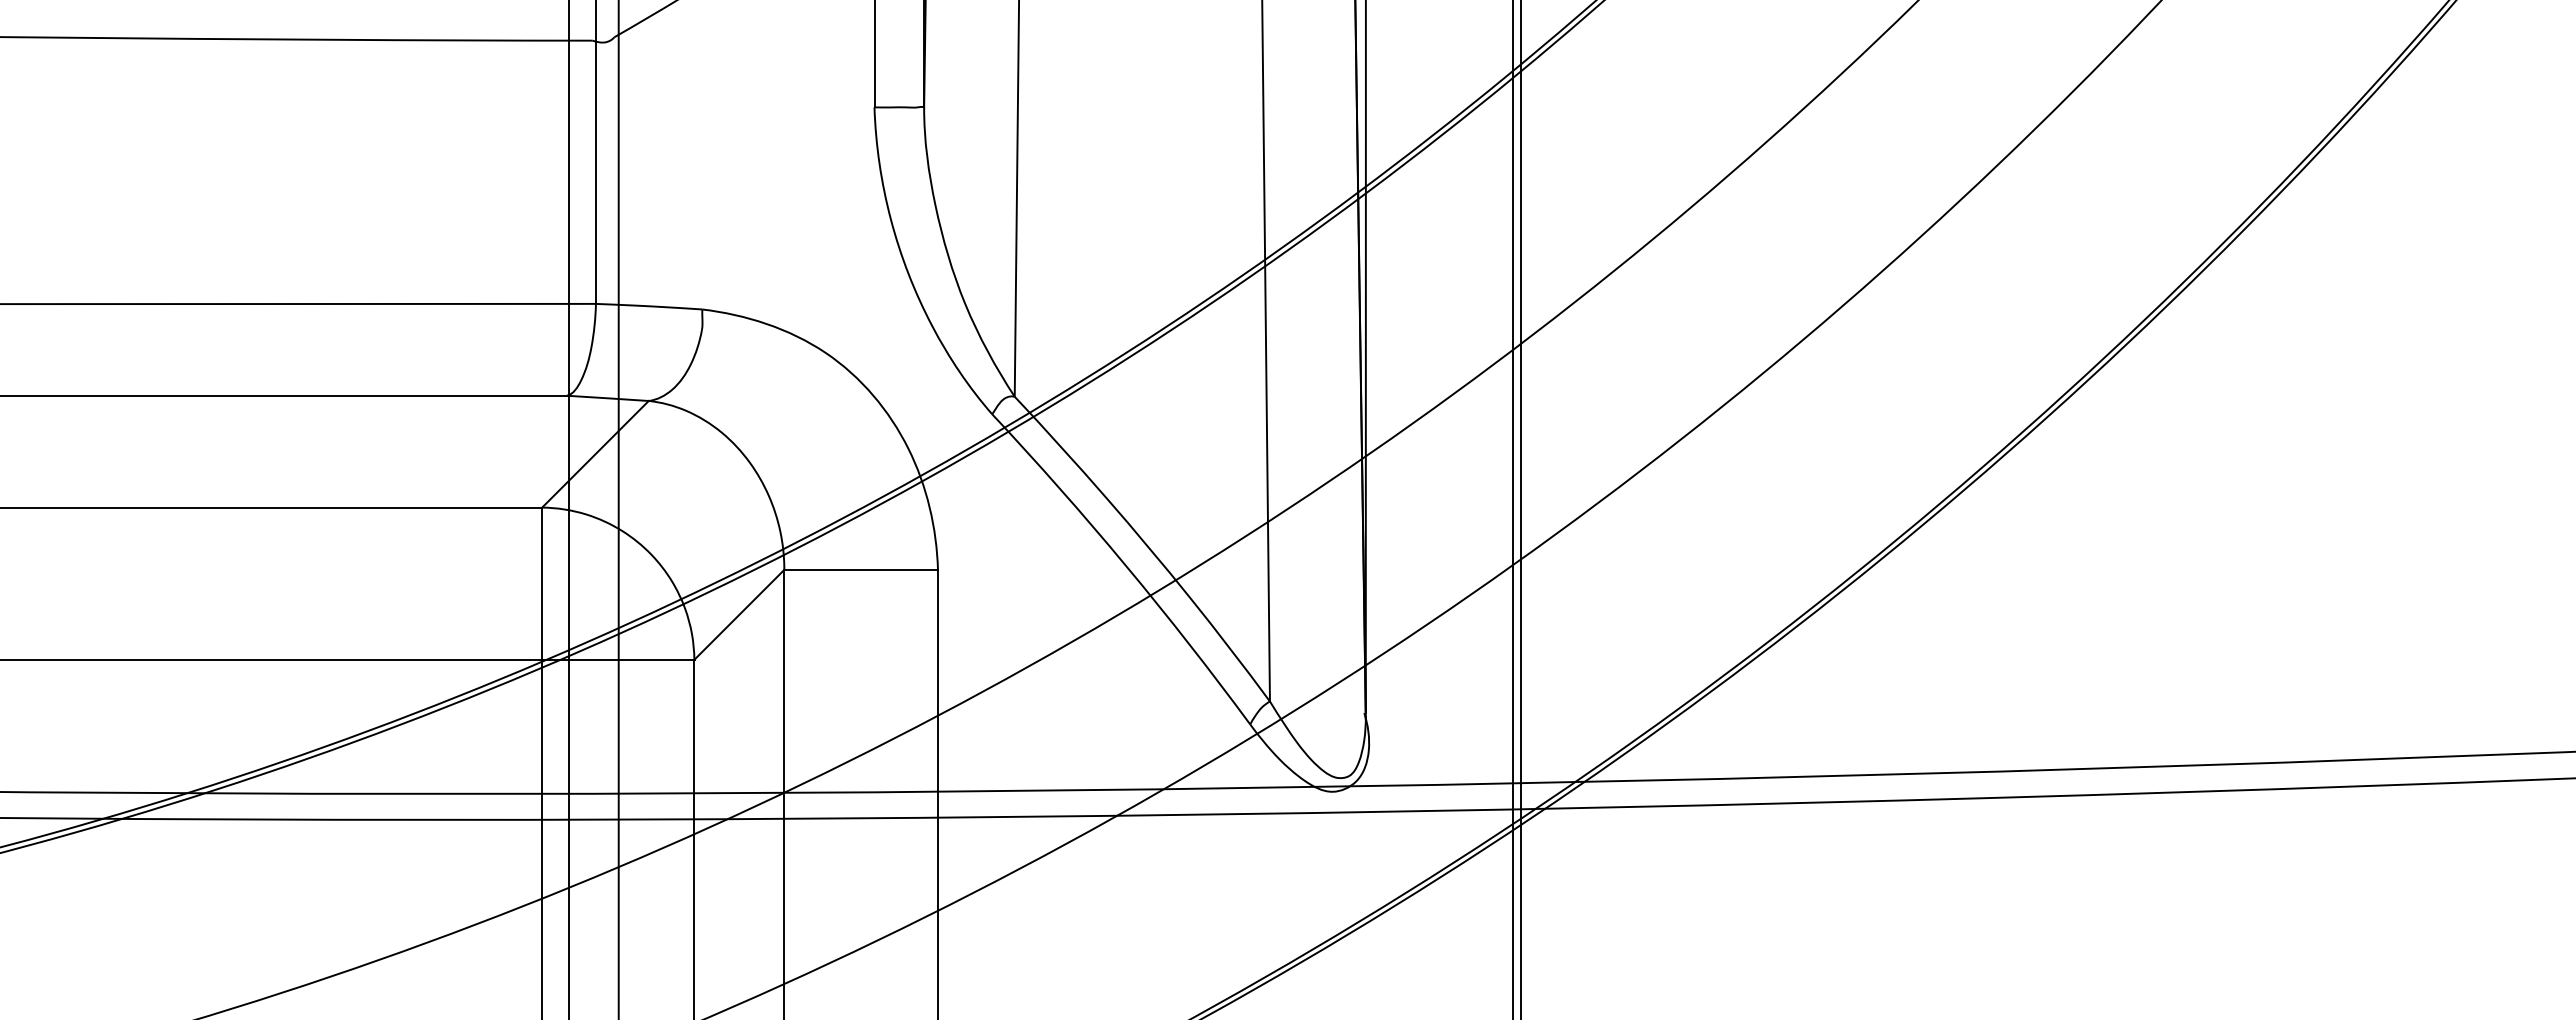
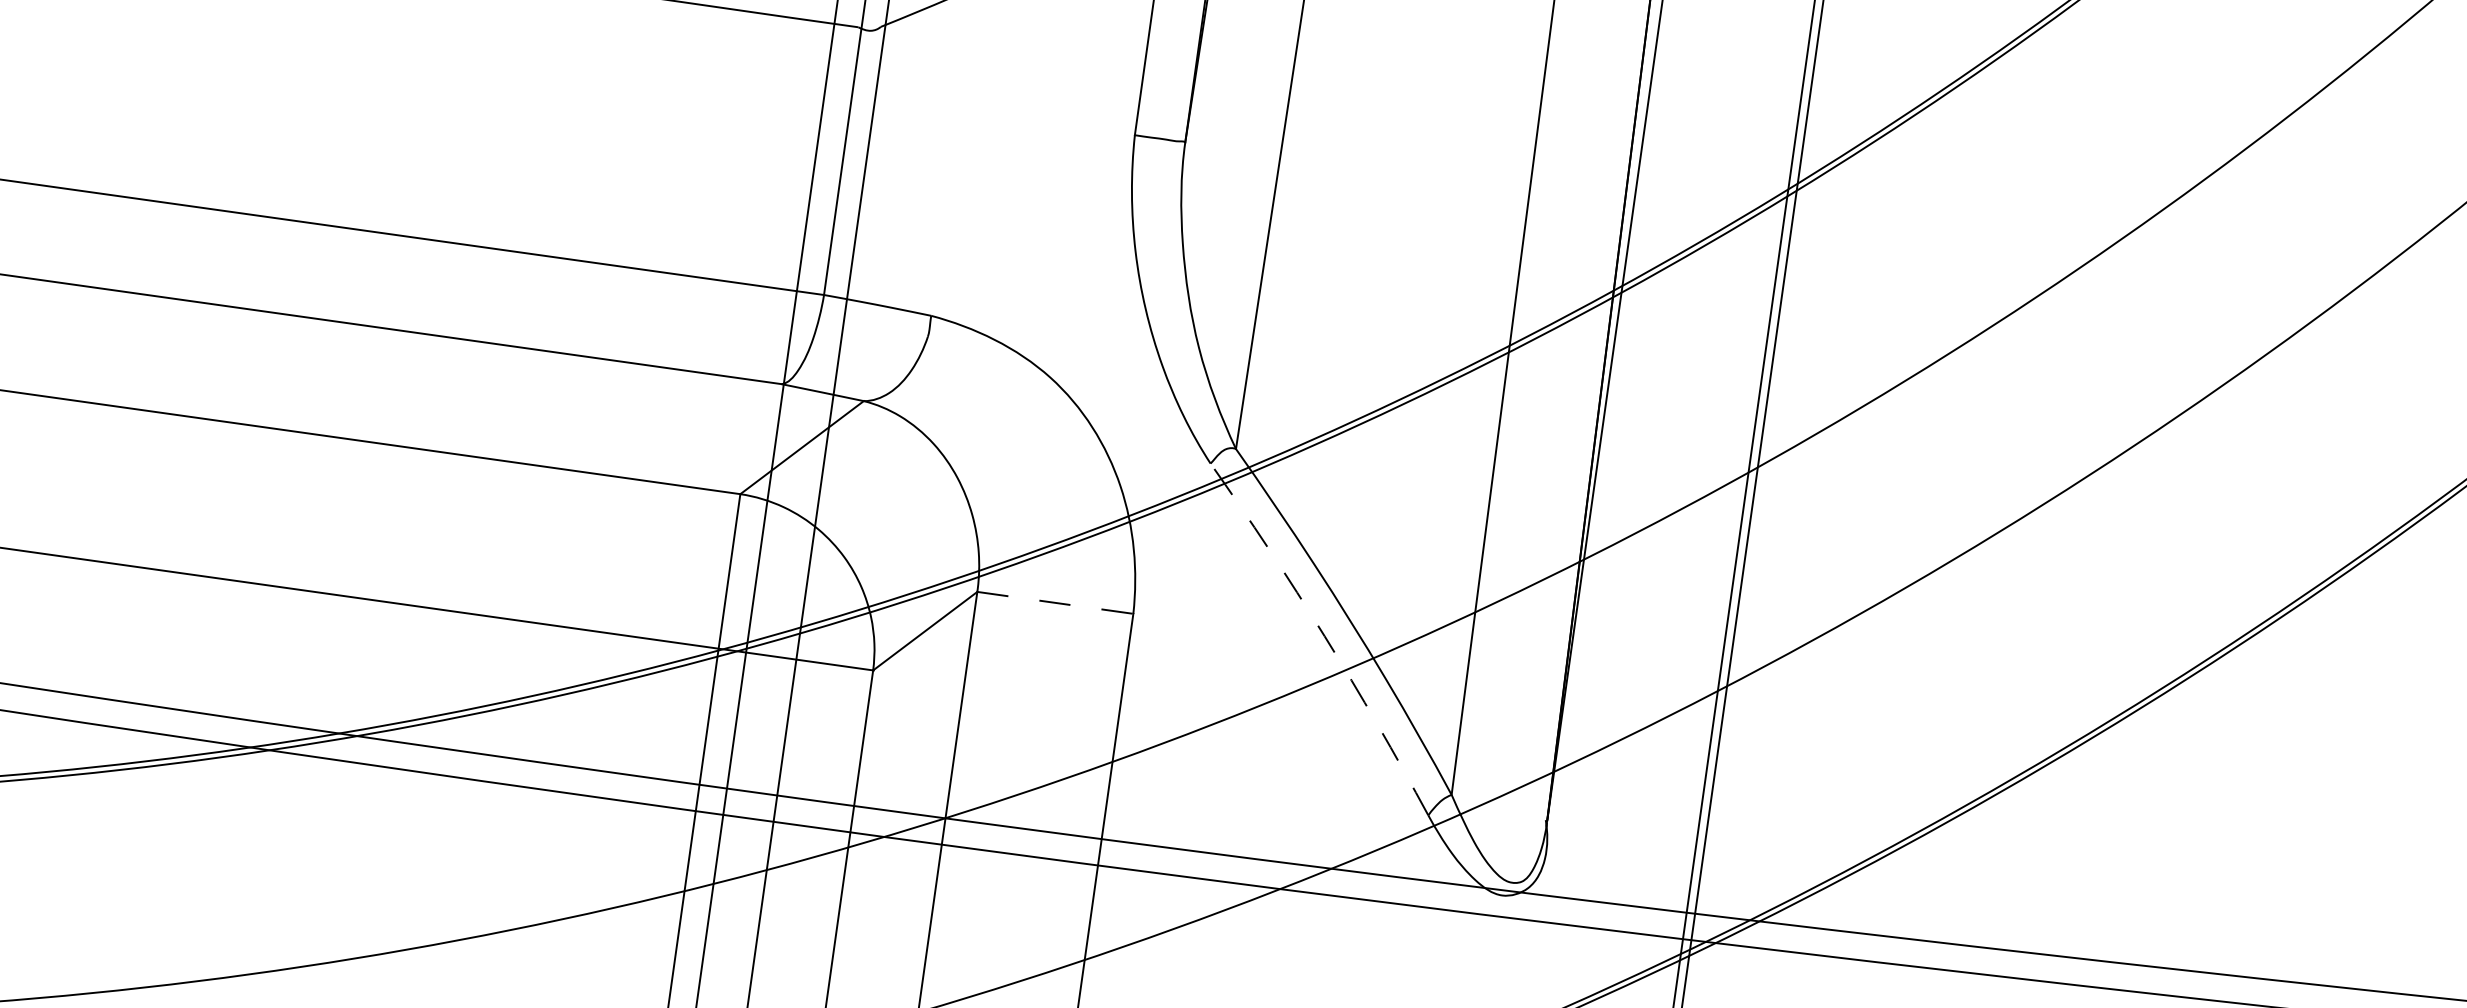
arc: (1125, 565) -> (1324, 636), solid -> dashed
line: (861, 569) -> (1055, 602), solid -> dashed

